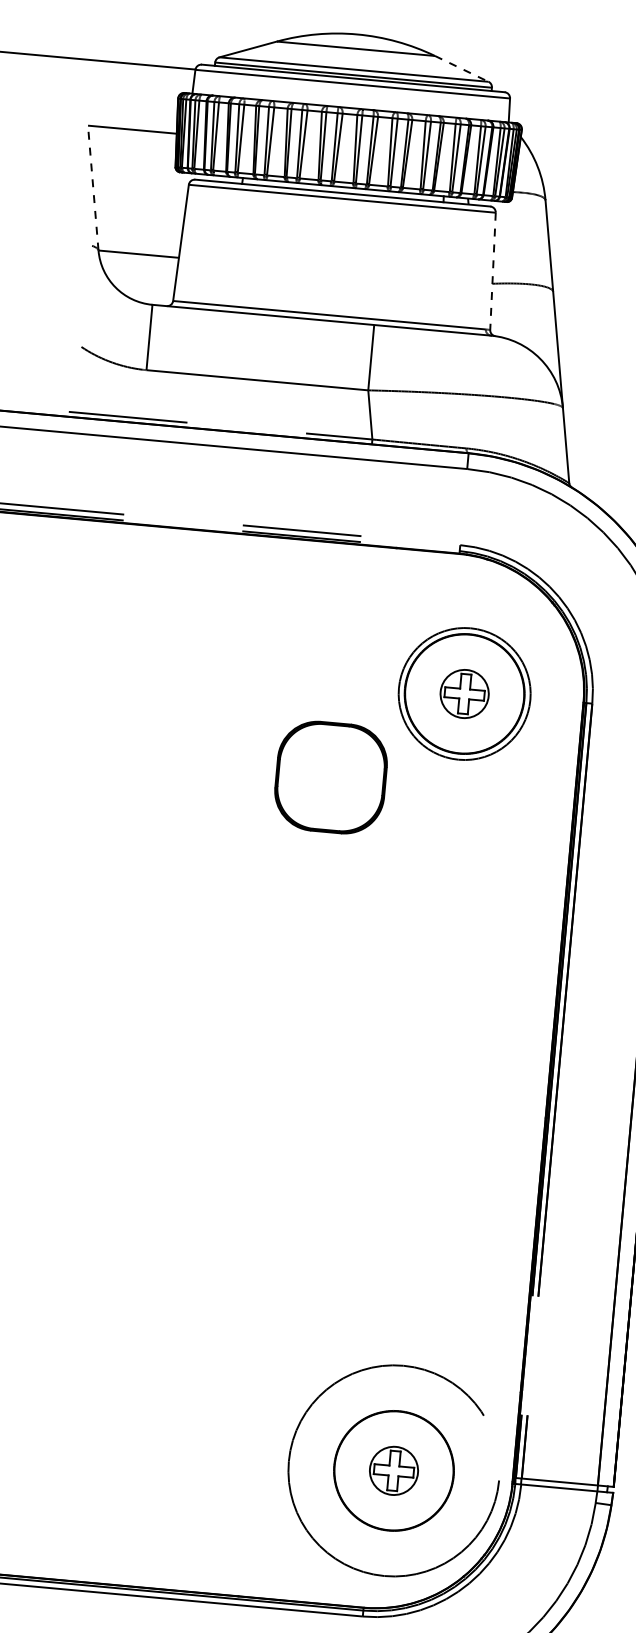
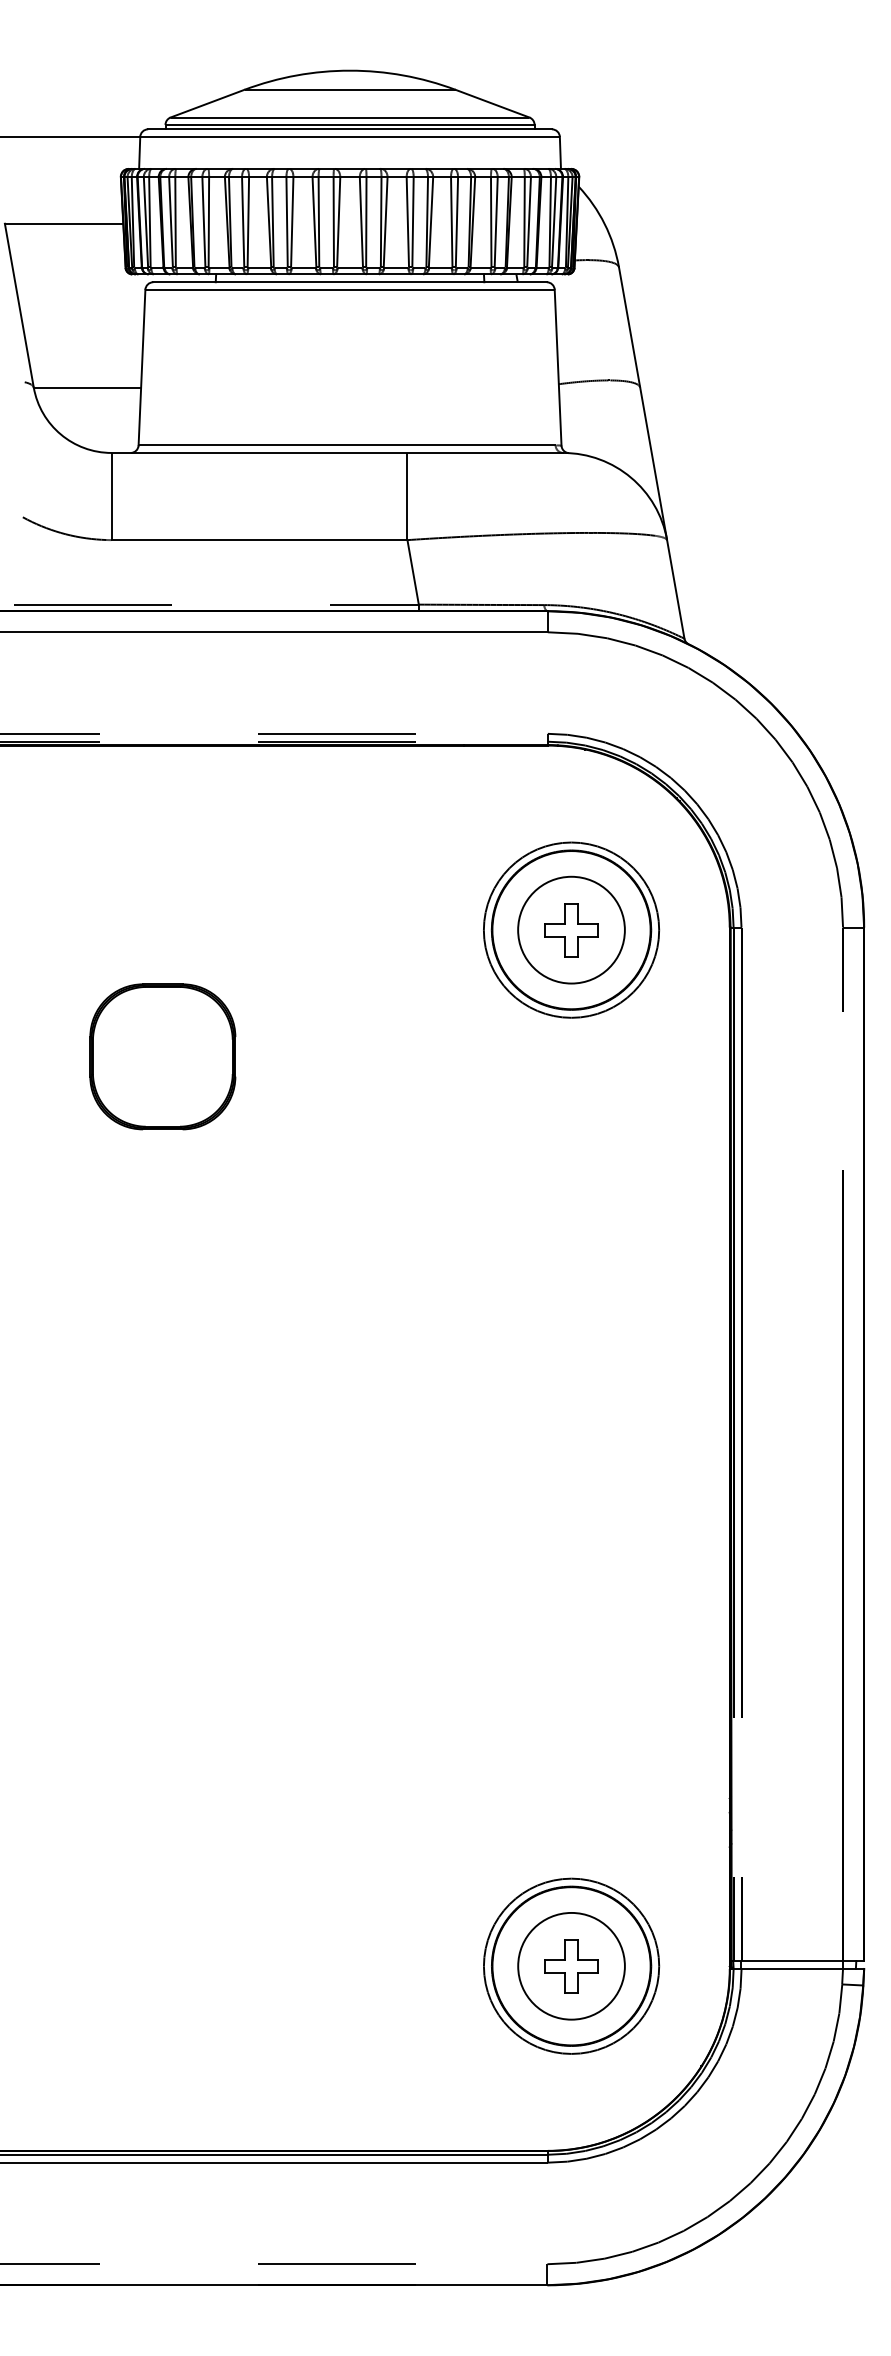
line: (461, 68) -> (492, 103), dashed -> solid
line: (93, 187) -> (19, 305), dashed -> solid
line: (493, 271) -> (558, 367), dashed -> solid
circle: (464, 693) -> (571, 929), size x1.67
part: (330, 777) -> (162, 1056), moved
circle: (394, 1470) -> (571, 1965), size x0.62
circle: (394, 1470) -> (571, 1965), size x1.67

